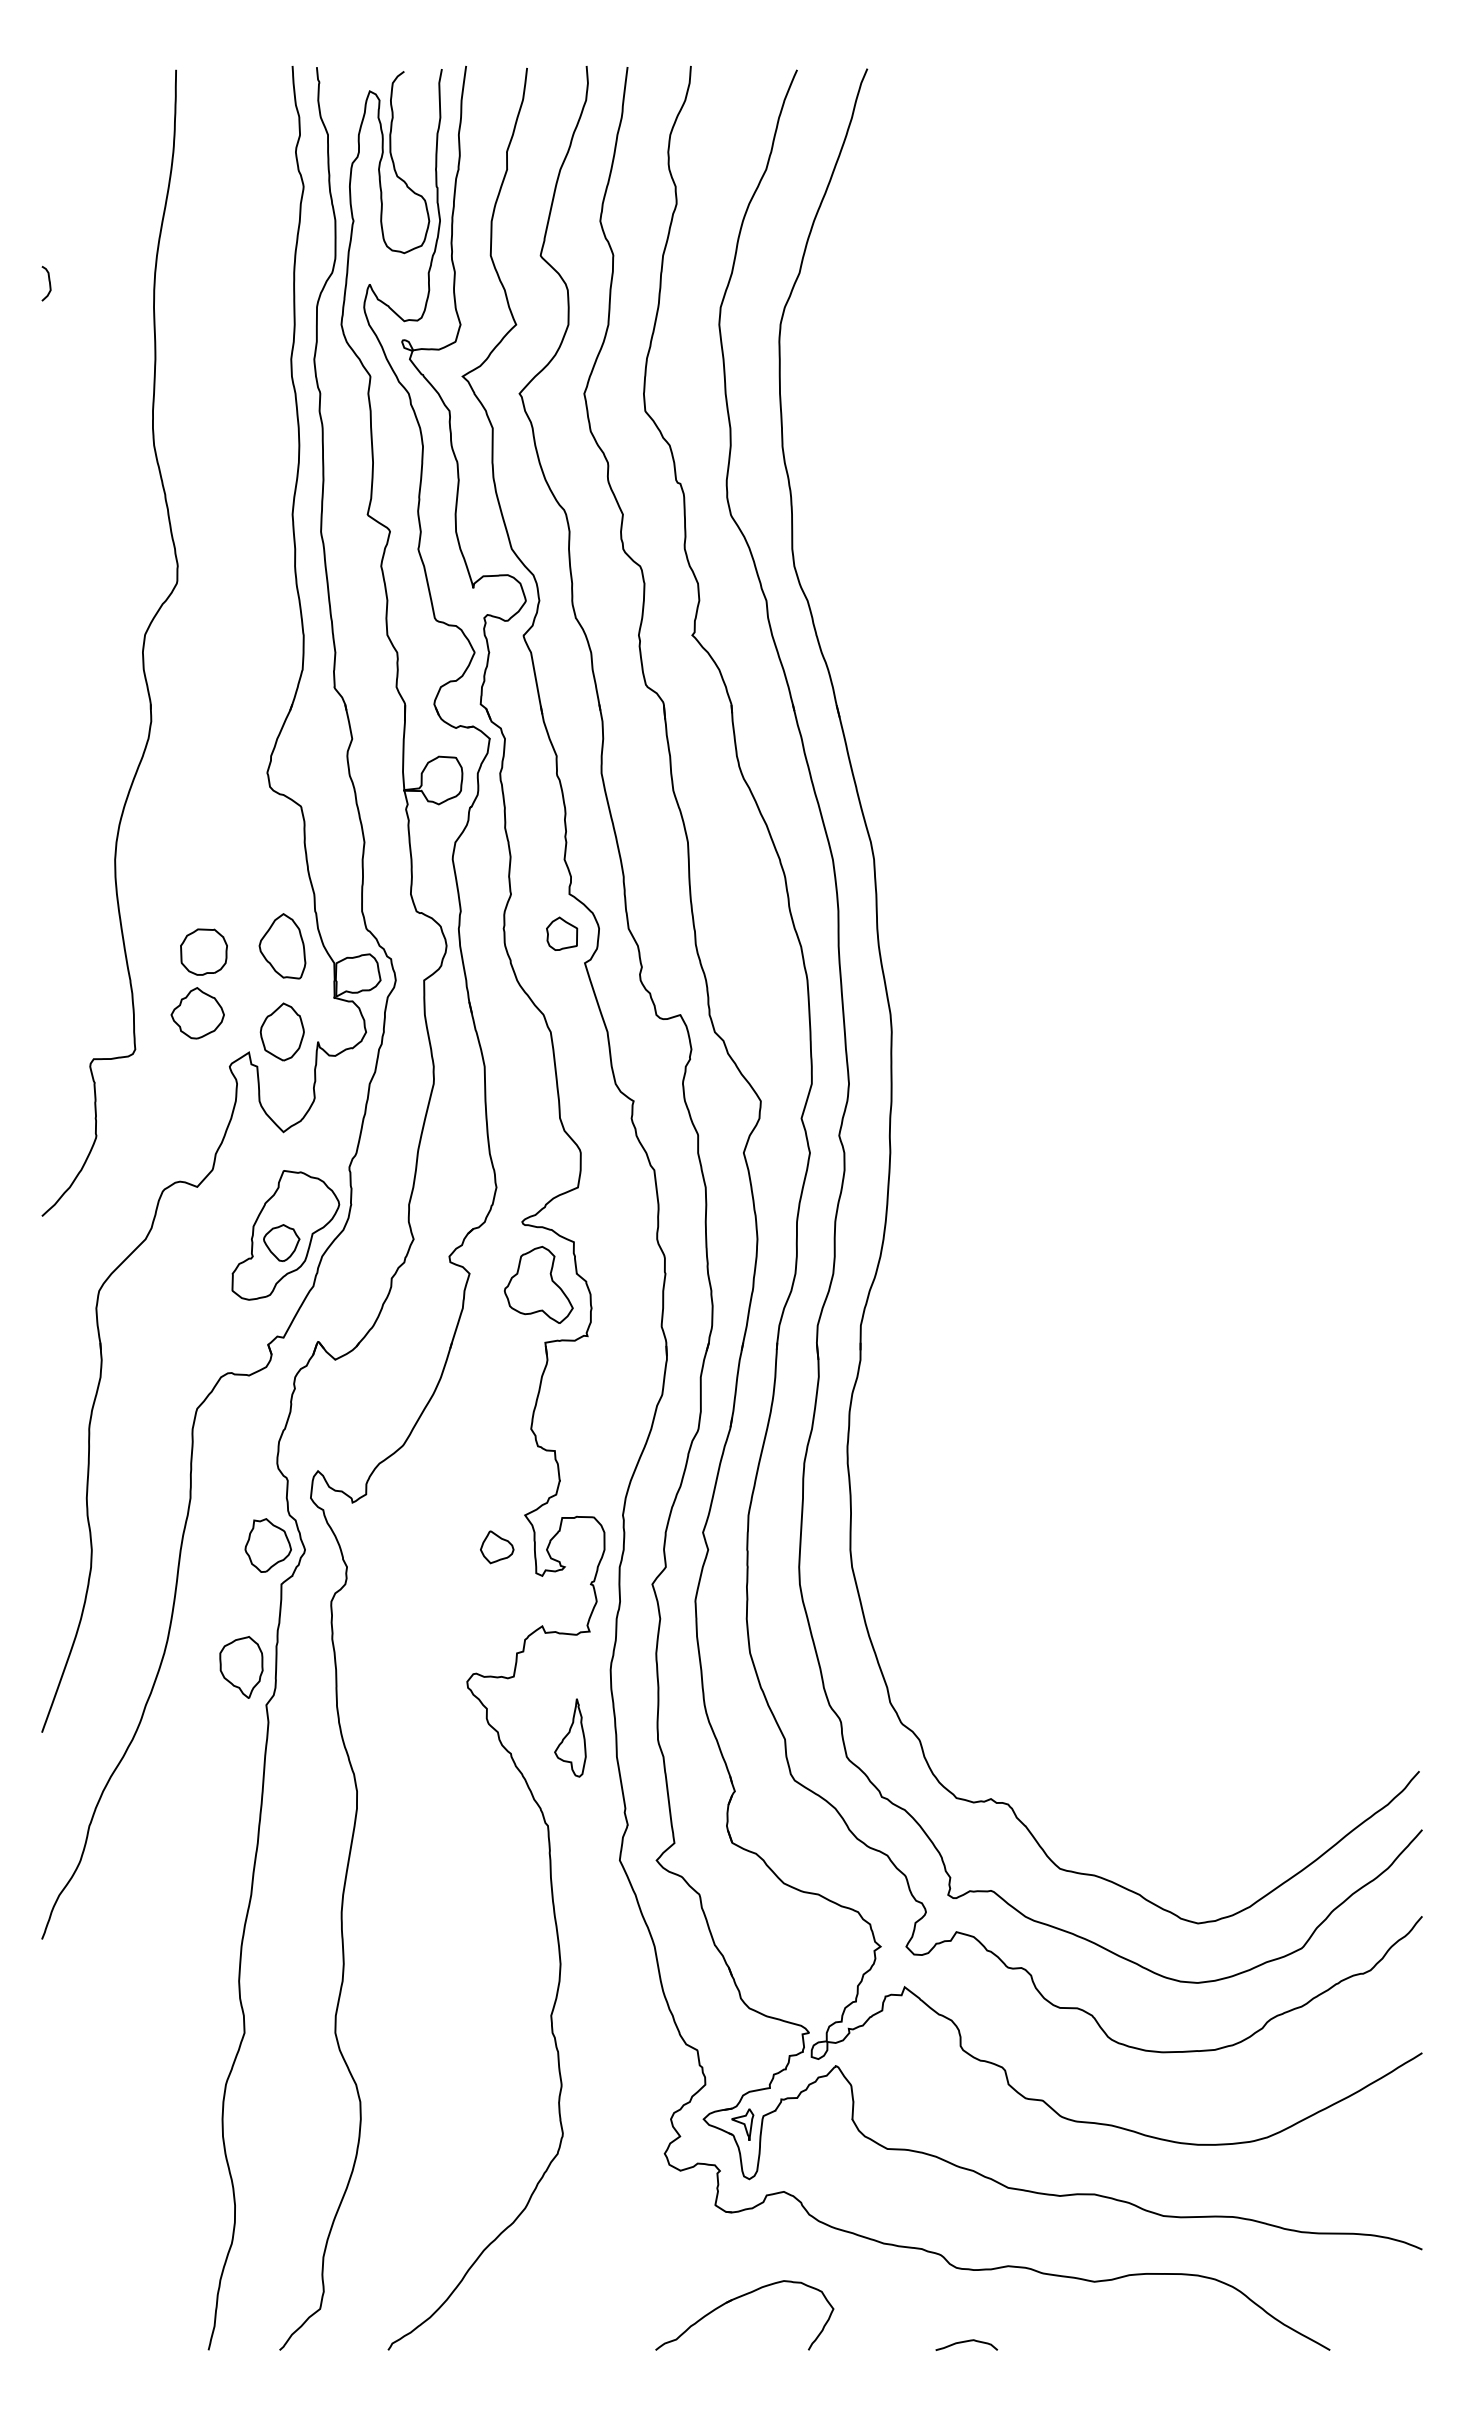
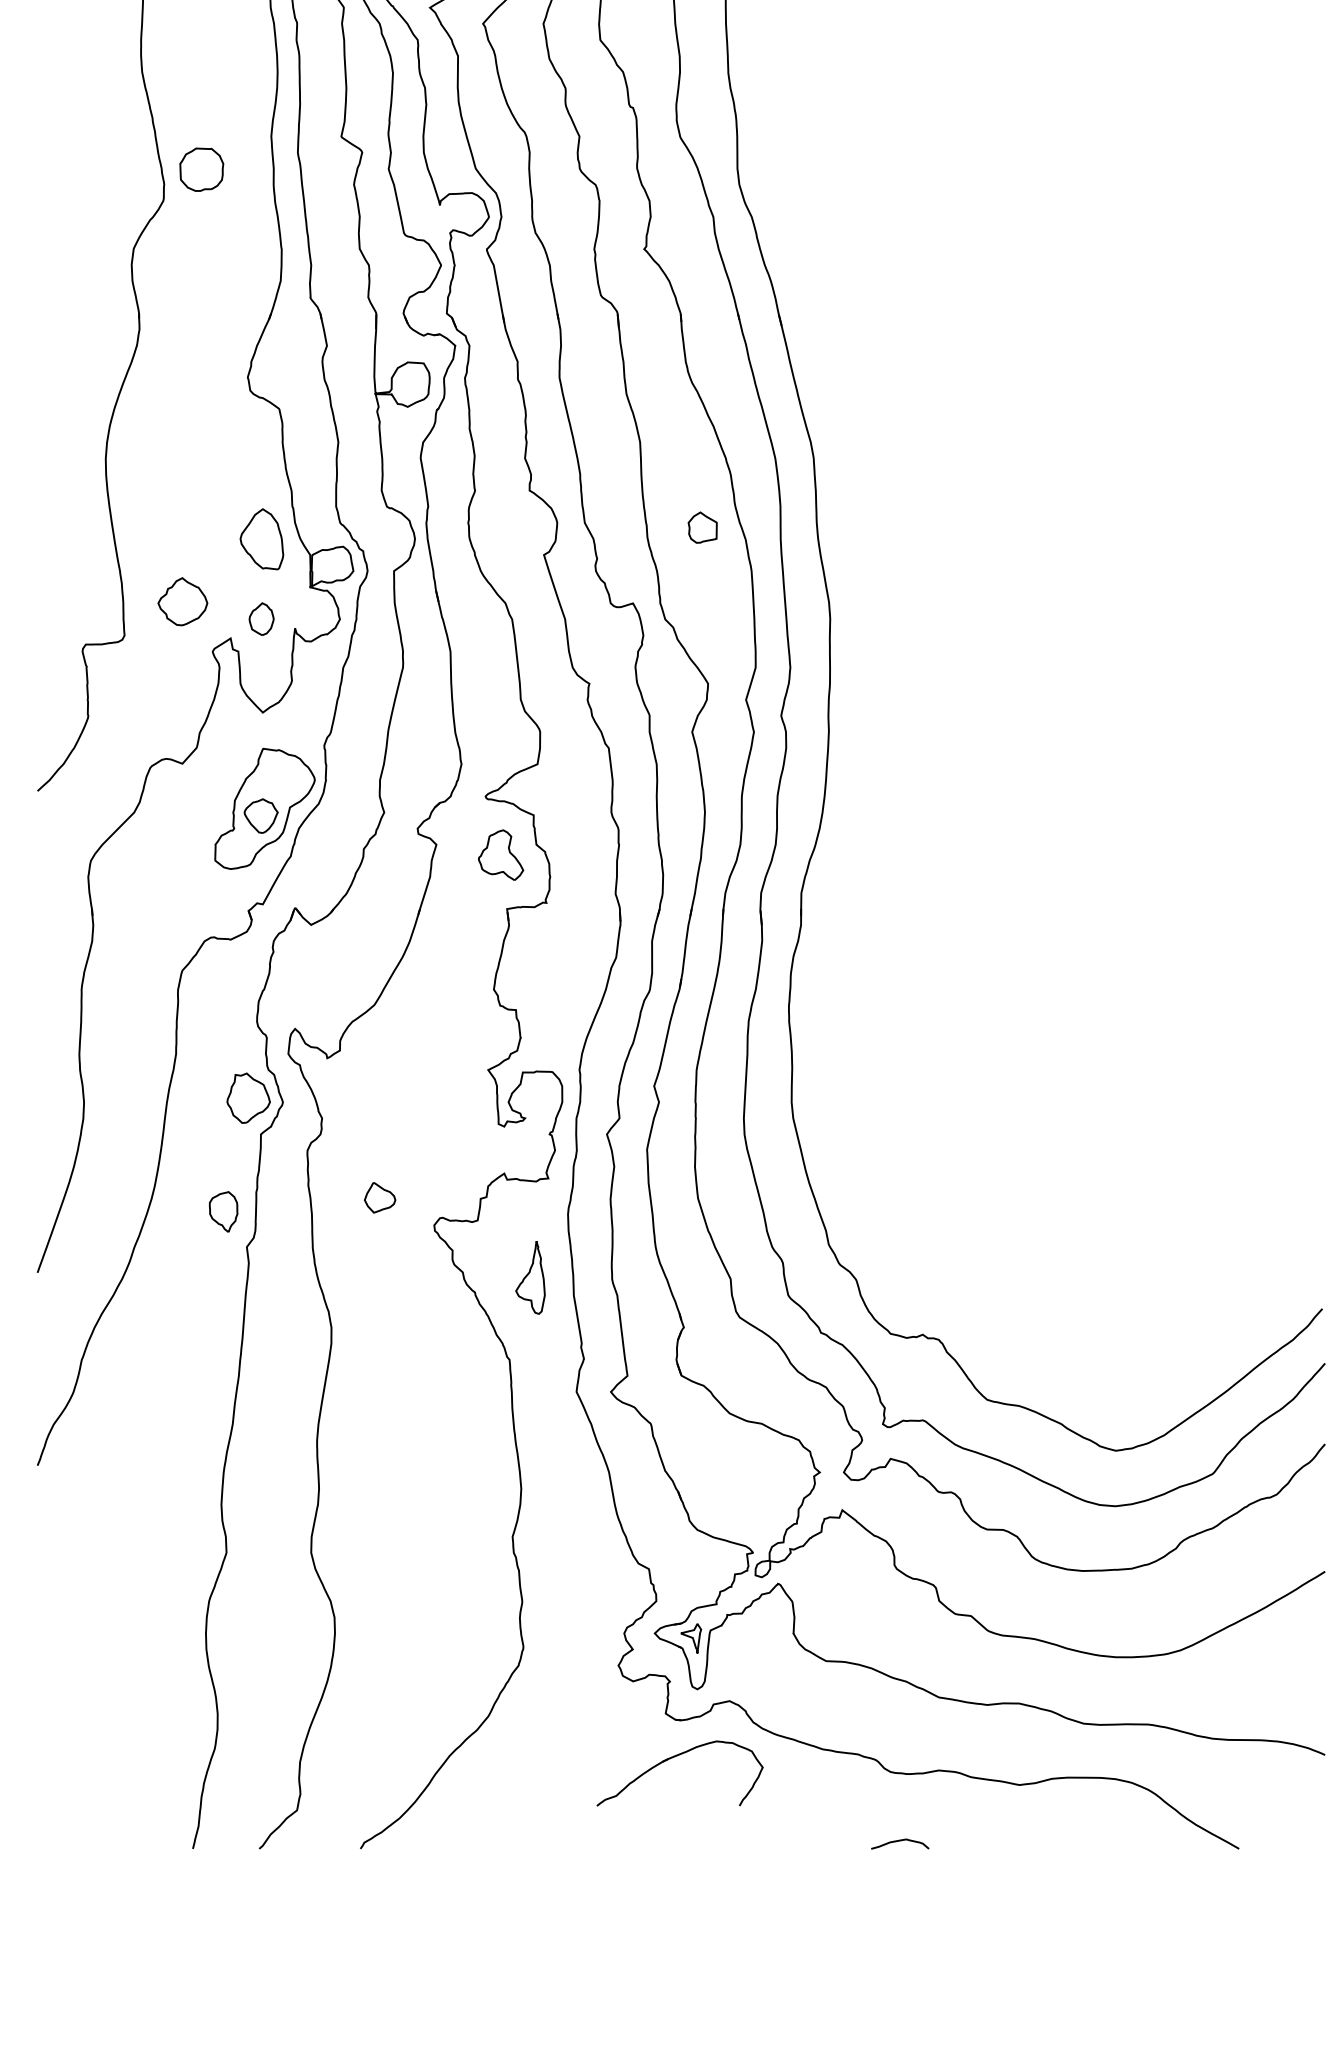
part: (562, 933) -> (703, 527), moved
part: (203, 951) -> (201, 169), moved
part: (281, 1031) -> (260, 618), size x0.6
part: (538, 1284) -> (500, 854), size x0.7
part: (497, 1547) -> (380, 1198), moved
part: (241, 1667) -> (223, 1212), size x0.7
part: (736, 2299) -> (672, 1758), moved

